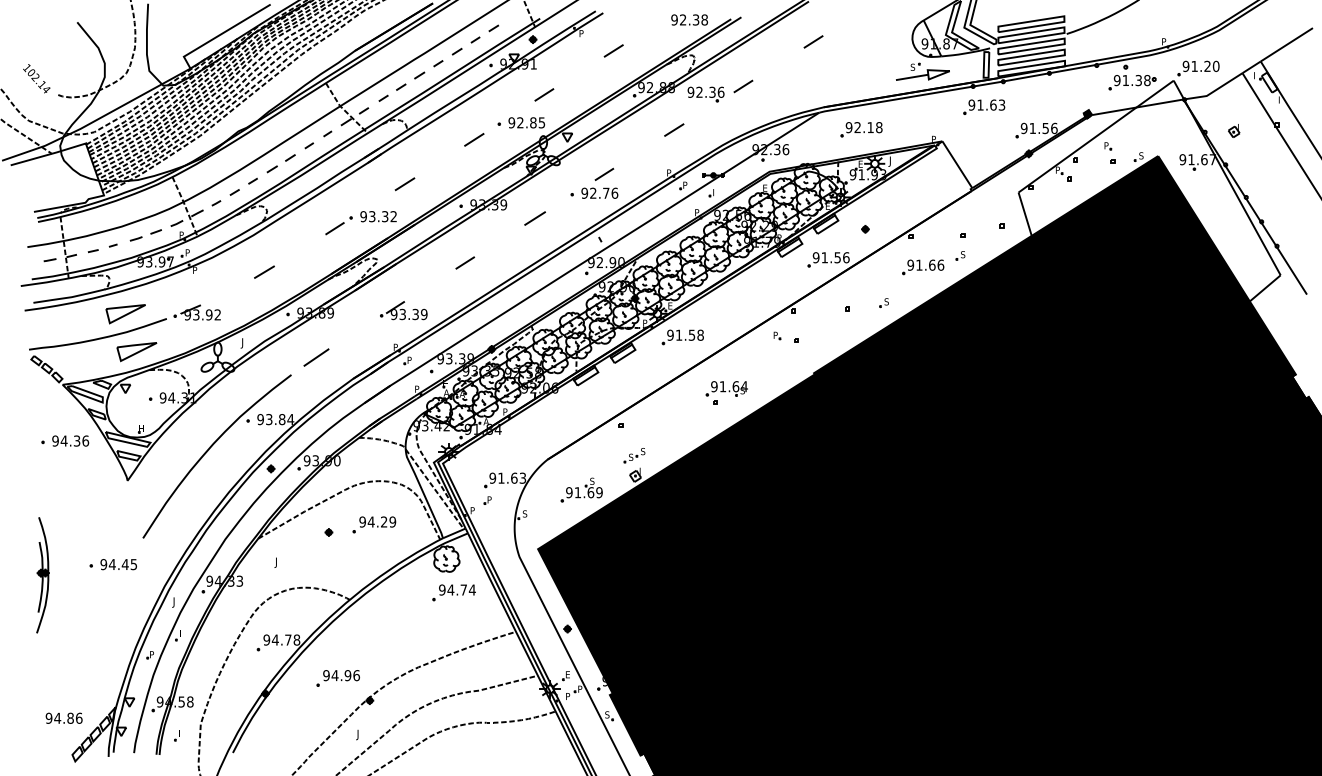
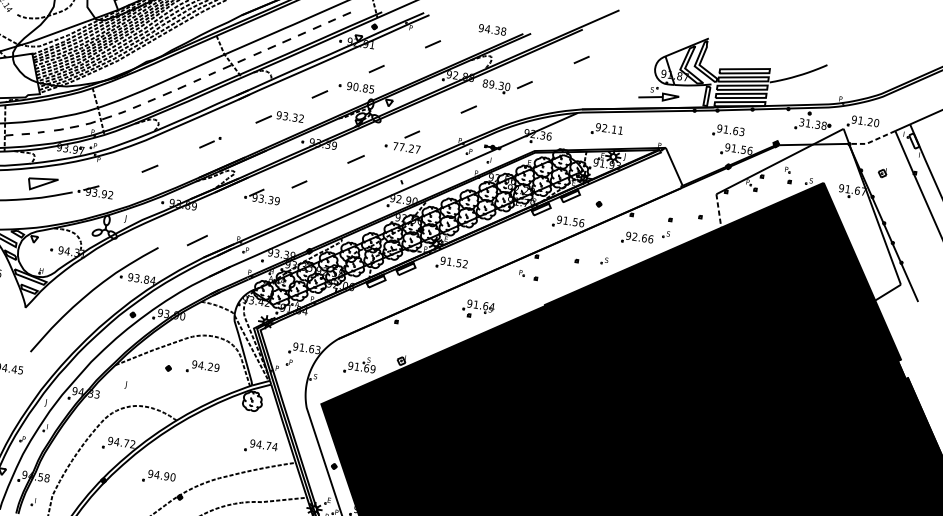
text: (682, 19) -> (487, 28), 92.38 -> 94.38
text: (1116, 80) -> (801, 122), 91.38 -> 31.38
text: (705, 91) -> (496, 84), 92.36 -> 89.30
line: (1214, 91) -> (872, 141), solid -> dashed
part: (984, 106) -> (728, 131), moved
text: (520, 122) -> (356, 86), 92.85 -> 90.85
text: (879, 127) -> (620, 130), 92.18 -> 92.11
text: (599, 192) -> (406, 147), 92.76 -> 77.27
line: (1025, 214) -> (719, 211), solid -> dashed
text: (378, 216) -> (290, 116), moved
text: (919, 264) -> (635, 236), 91.66 -> 92.66
part: (403, 310) -> (262, 195), moved
text: (700, 334) -> (465, 263), 91.58 -> 91.52
part: (136, 352) -> (46, 213), removed
line: (316, 357) -> (197, 240), moved
part: (634, 455) -> (403, 345), removed
part: (453, 592) -> (260, 446), moved
text: (296, 639) -> (132, 443), 94.78 -> 94.72
text: (356, 675) -> (172, 477), 94.96 -> 94.90

